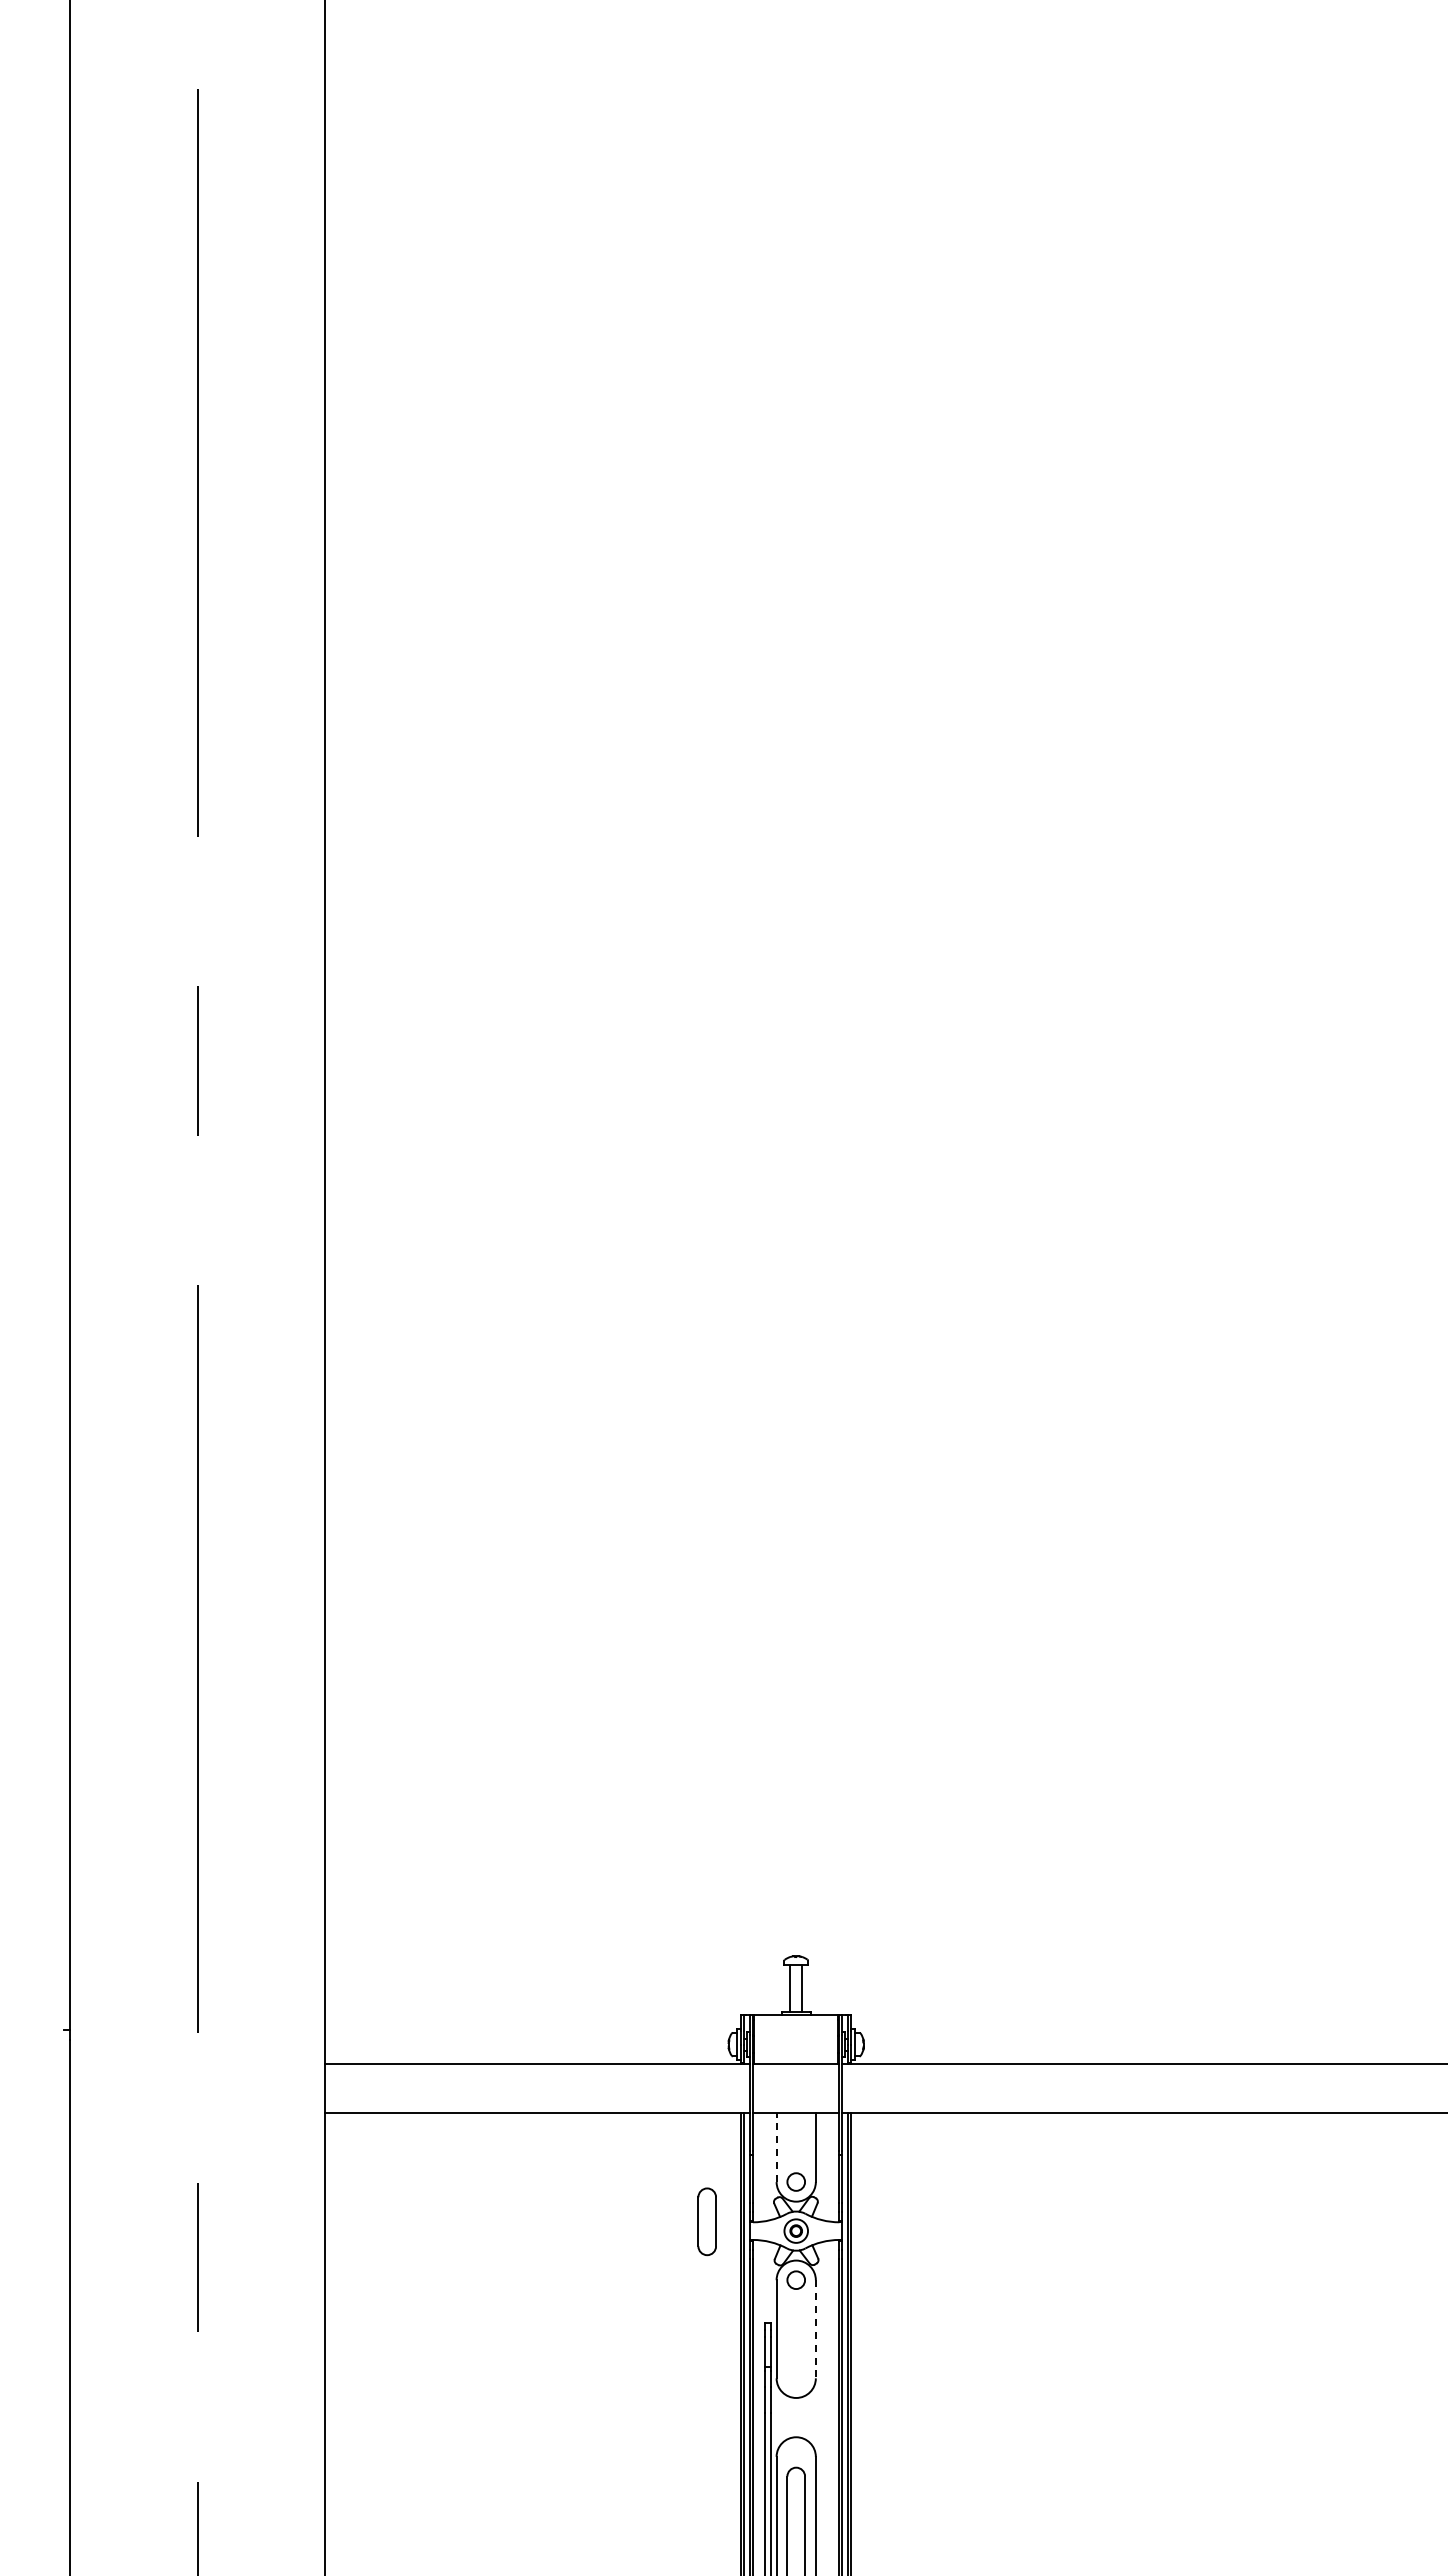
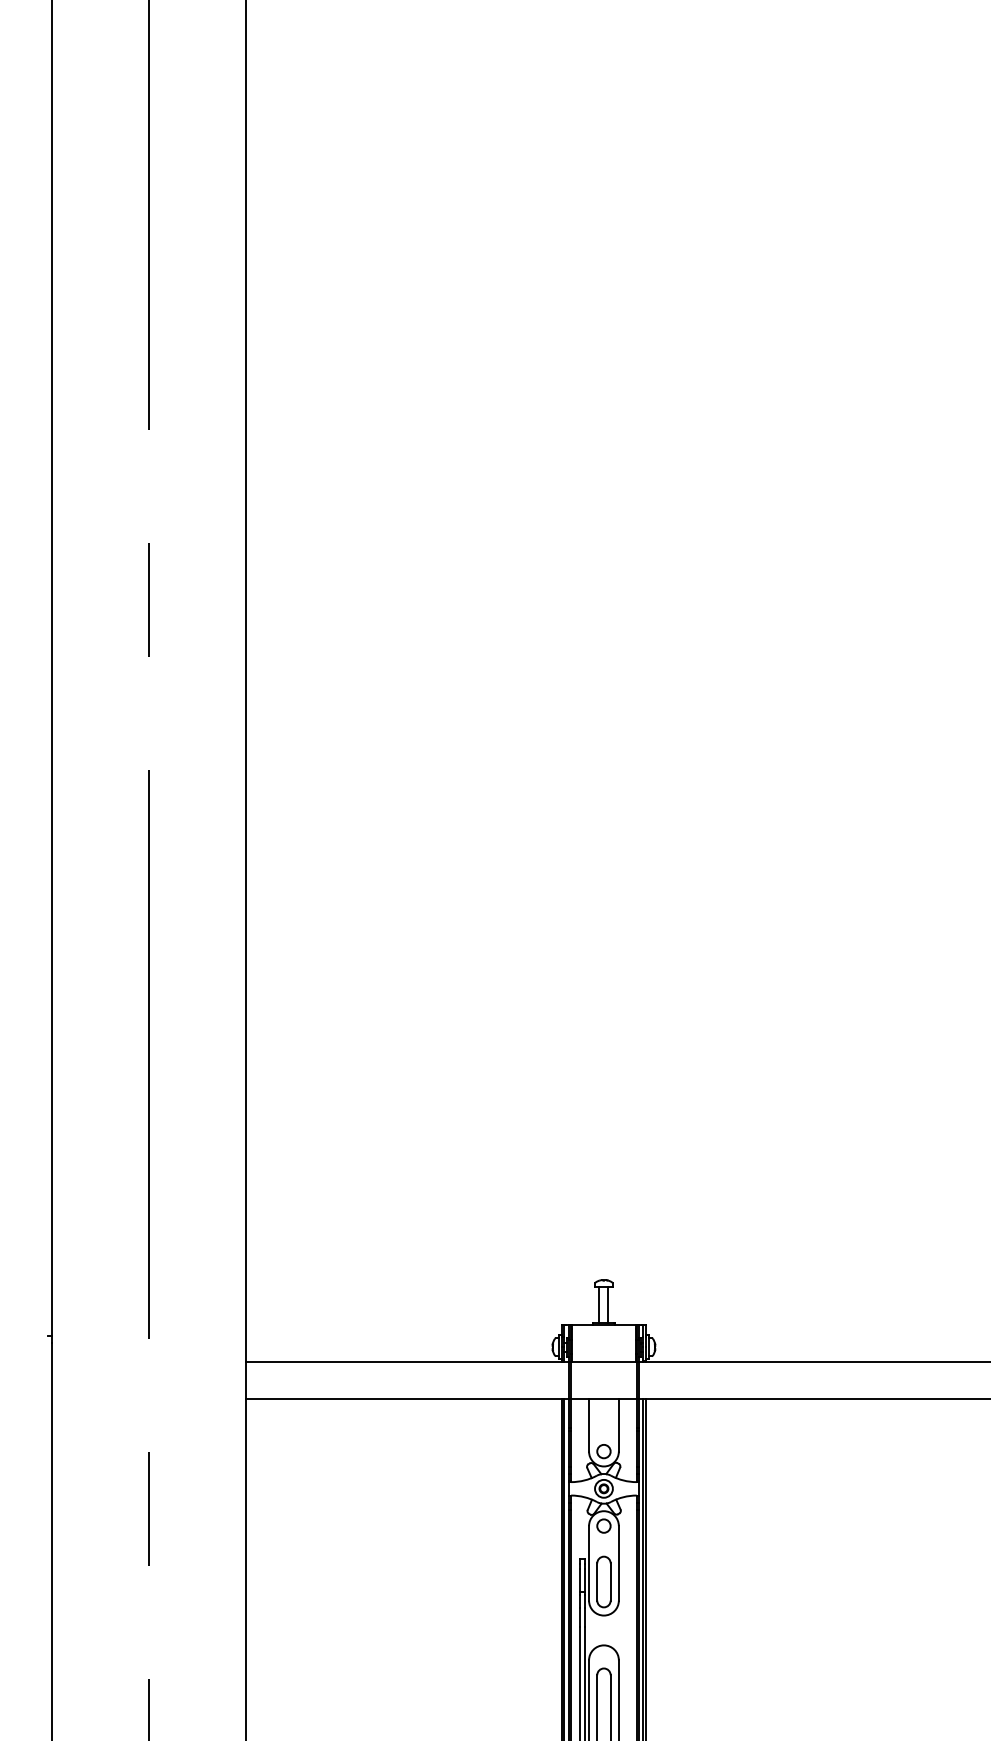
line: (776, 2147) -> (588, 1425), dashed -> solid
part: (706, 2221) -> (603, 1581), moved
line: (815, 2329) -> (618, 1563), dashed -> solid

